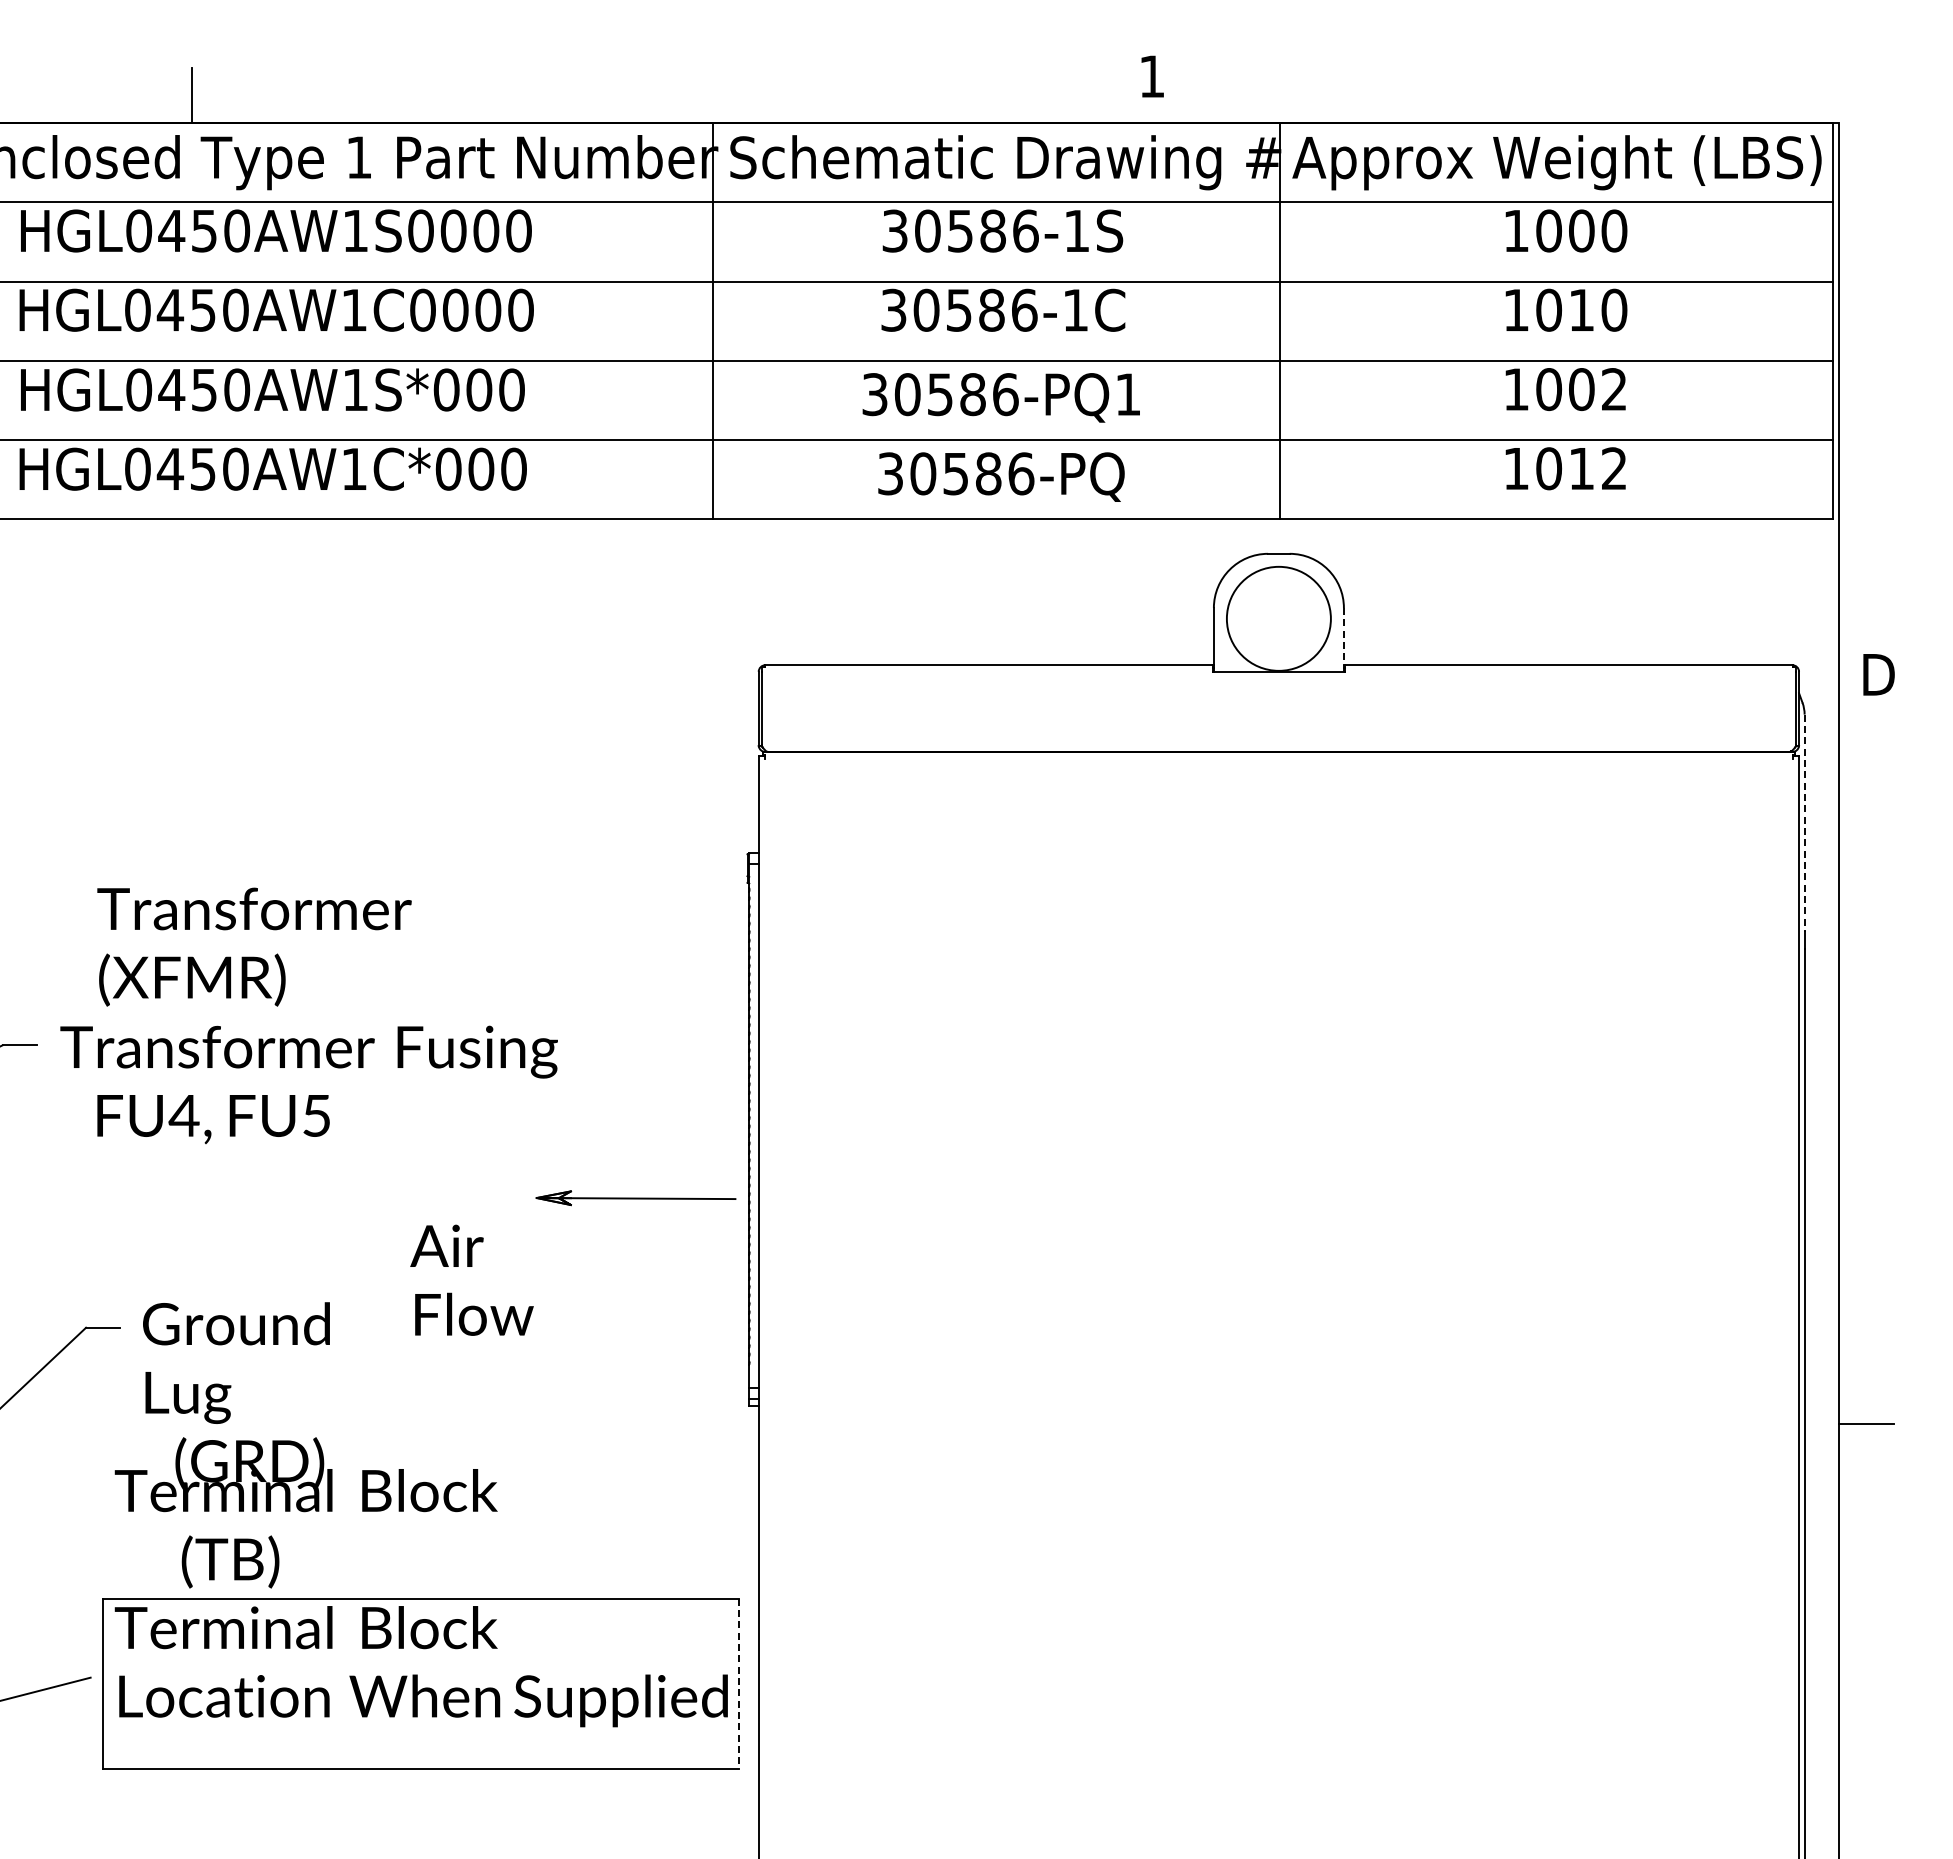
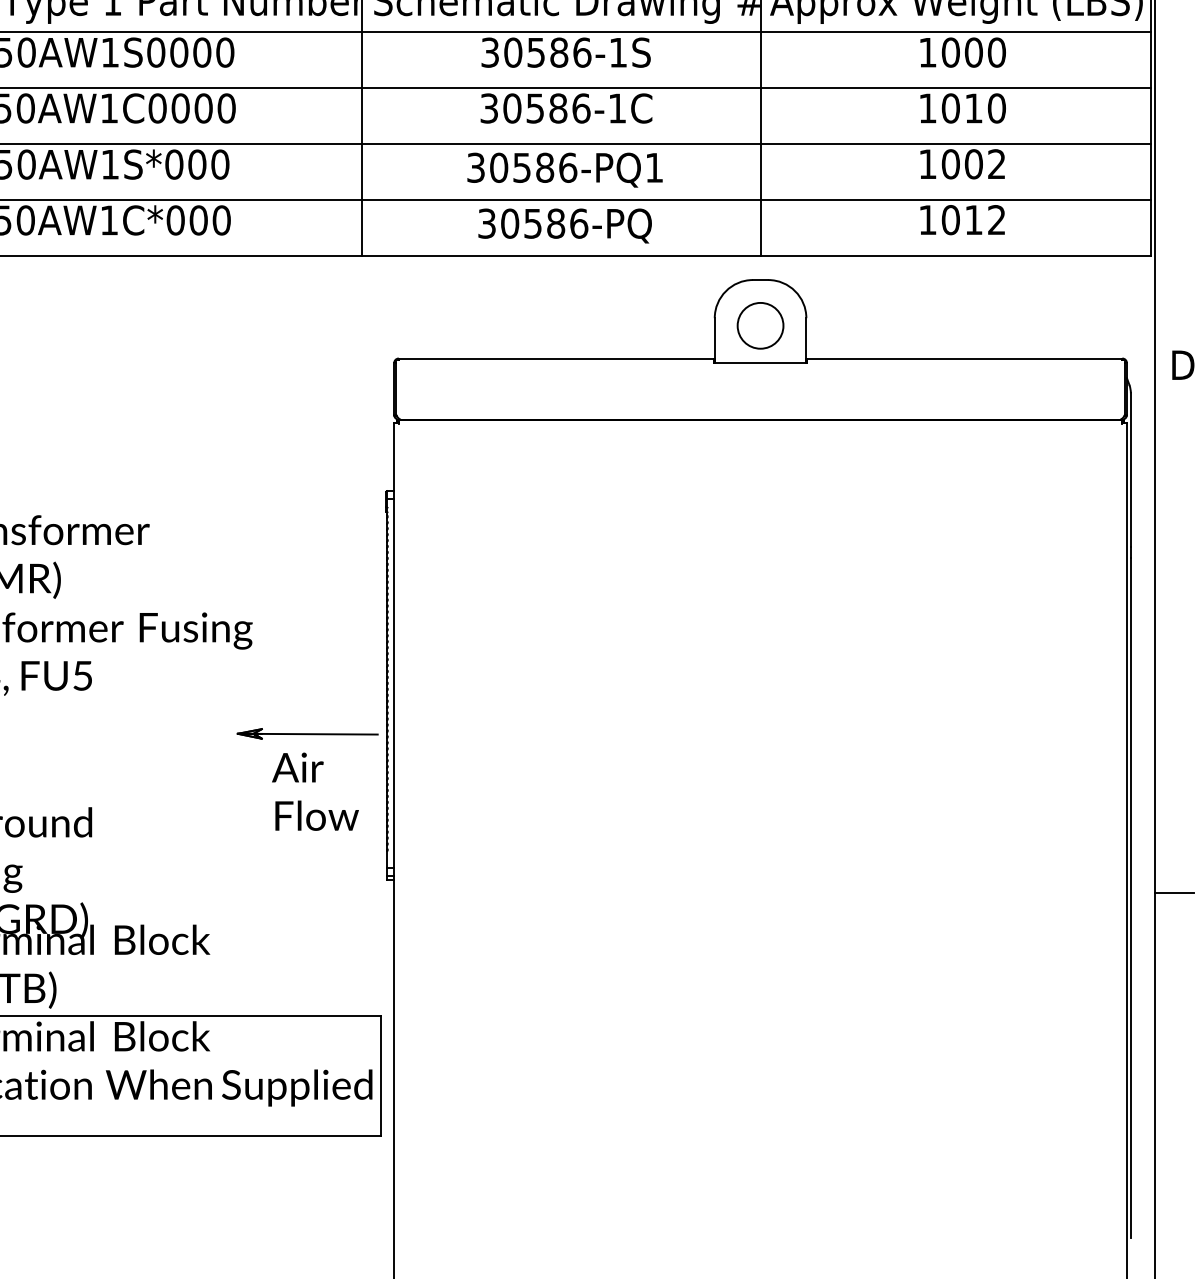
circle: (1278, 618) -> (760, 325), size x0.62
line: (1343, 639) -> (806, 340), dashed -> solid
line: (1804, 823) -> (1130, 469), dashed -> solid
text: (471, 1279) -> (315, 791), moved
line: (739, 1684) -> (380, 1076), dashed -> solid

